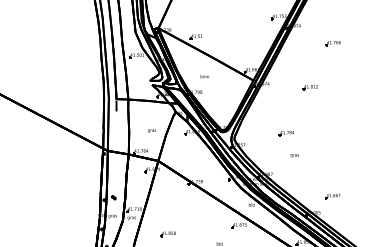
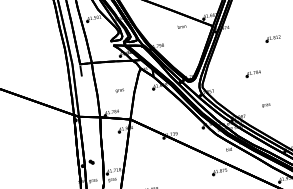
text: (204, 76) -> (181, 26), moved
part: (309, 87) -> (272, 38), moved
text: (294, 155) -> (265, 105), moved

